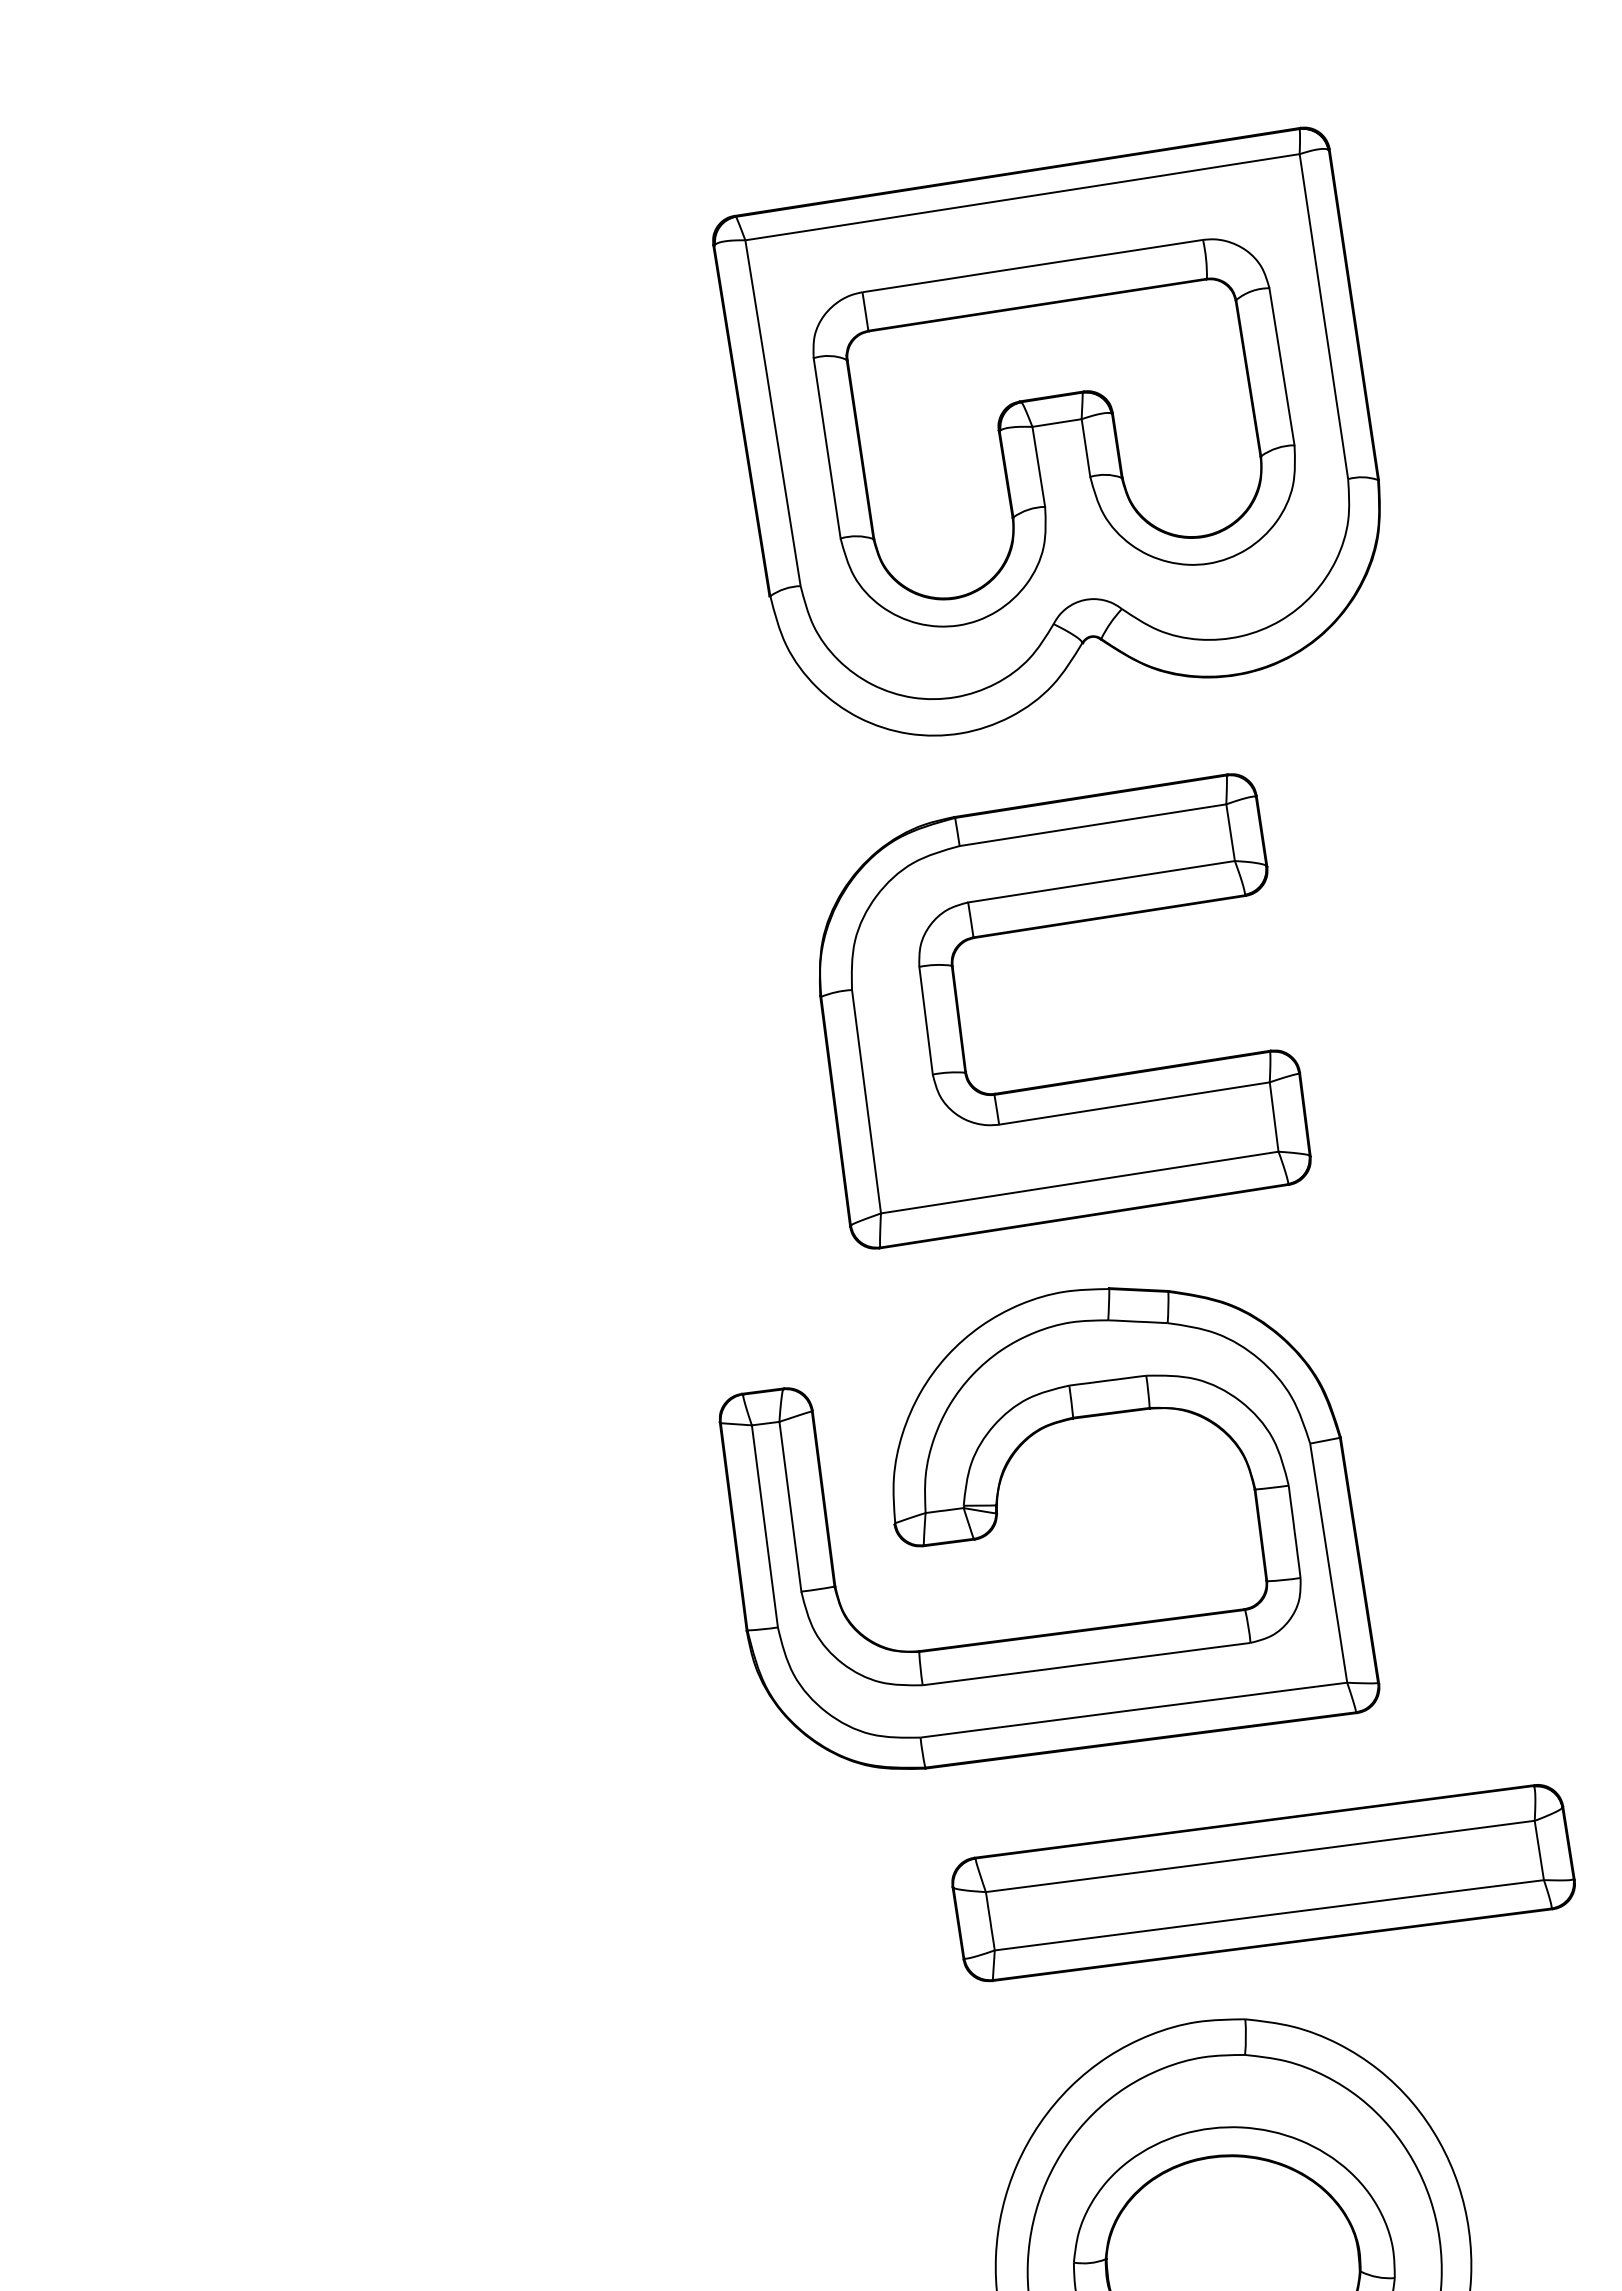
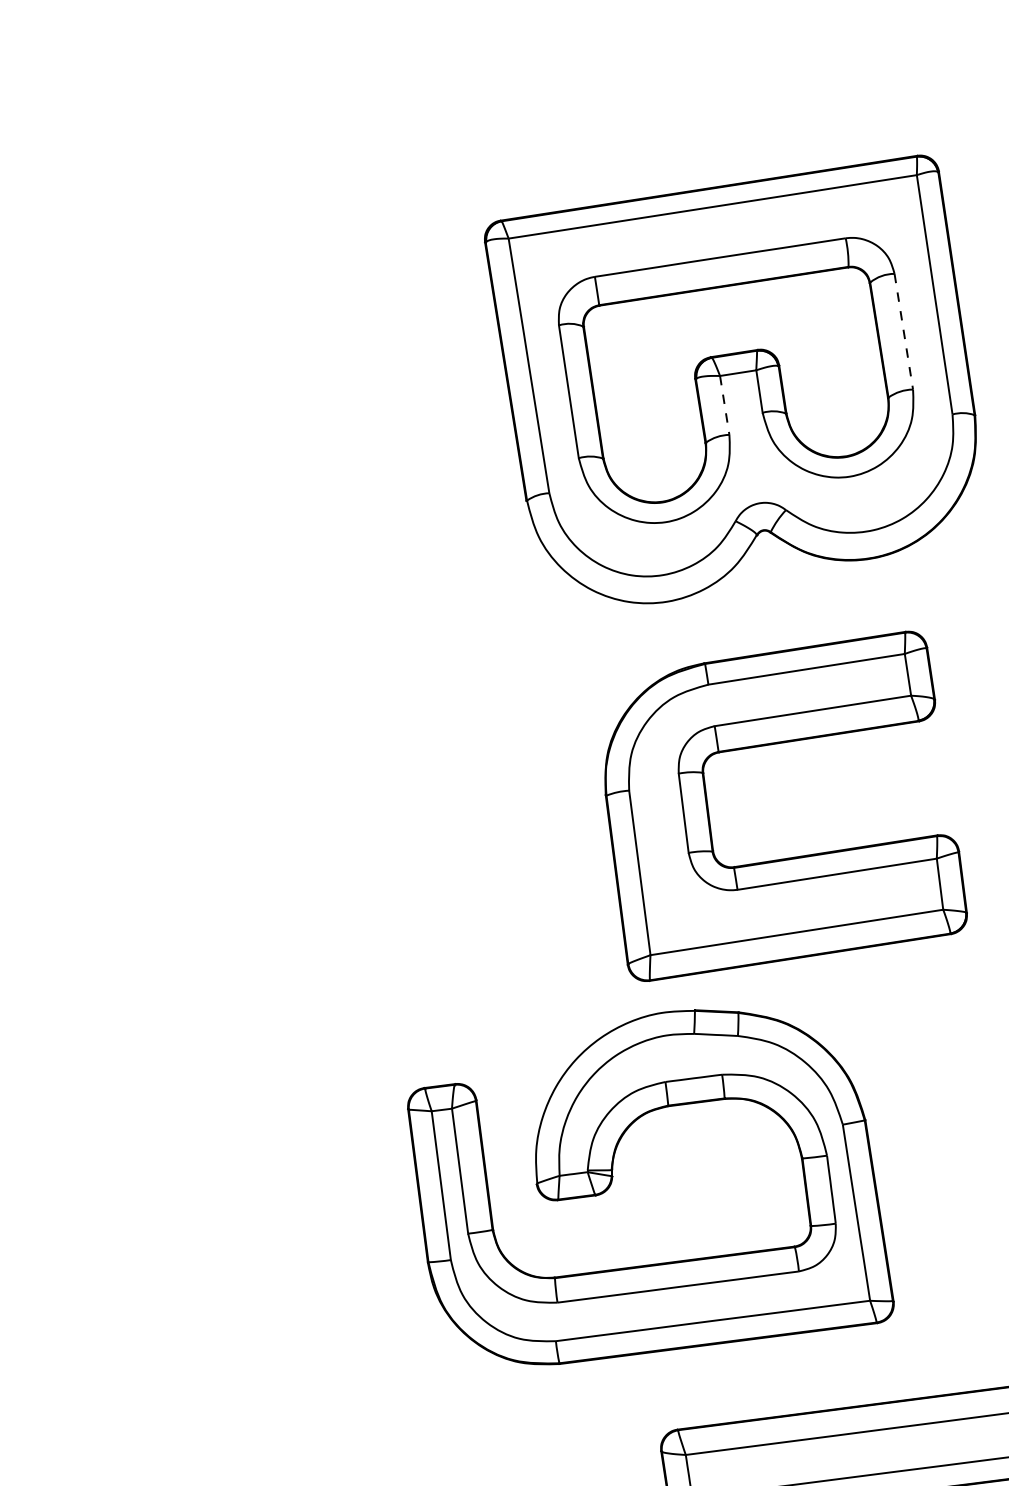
line: (1281, 366) -> (903, 331), solid -> dashed
line: (1038, 466) -> (724, 405), solid -> dashed
part: (1078, 1079) -> (795, 856), moved
part: (997, 1520) -> (612, 1181), moved

